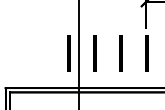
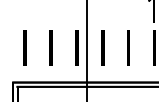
line: (16, 53) -> (24, 47), added
line: (42, 53) -> (50, 47), added

